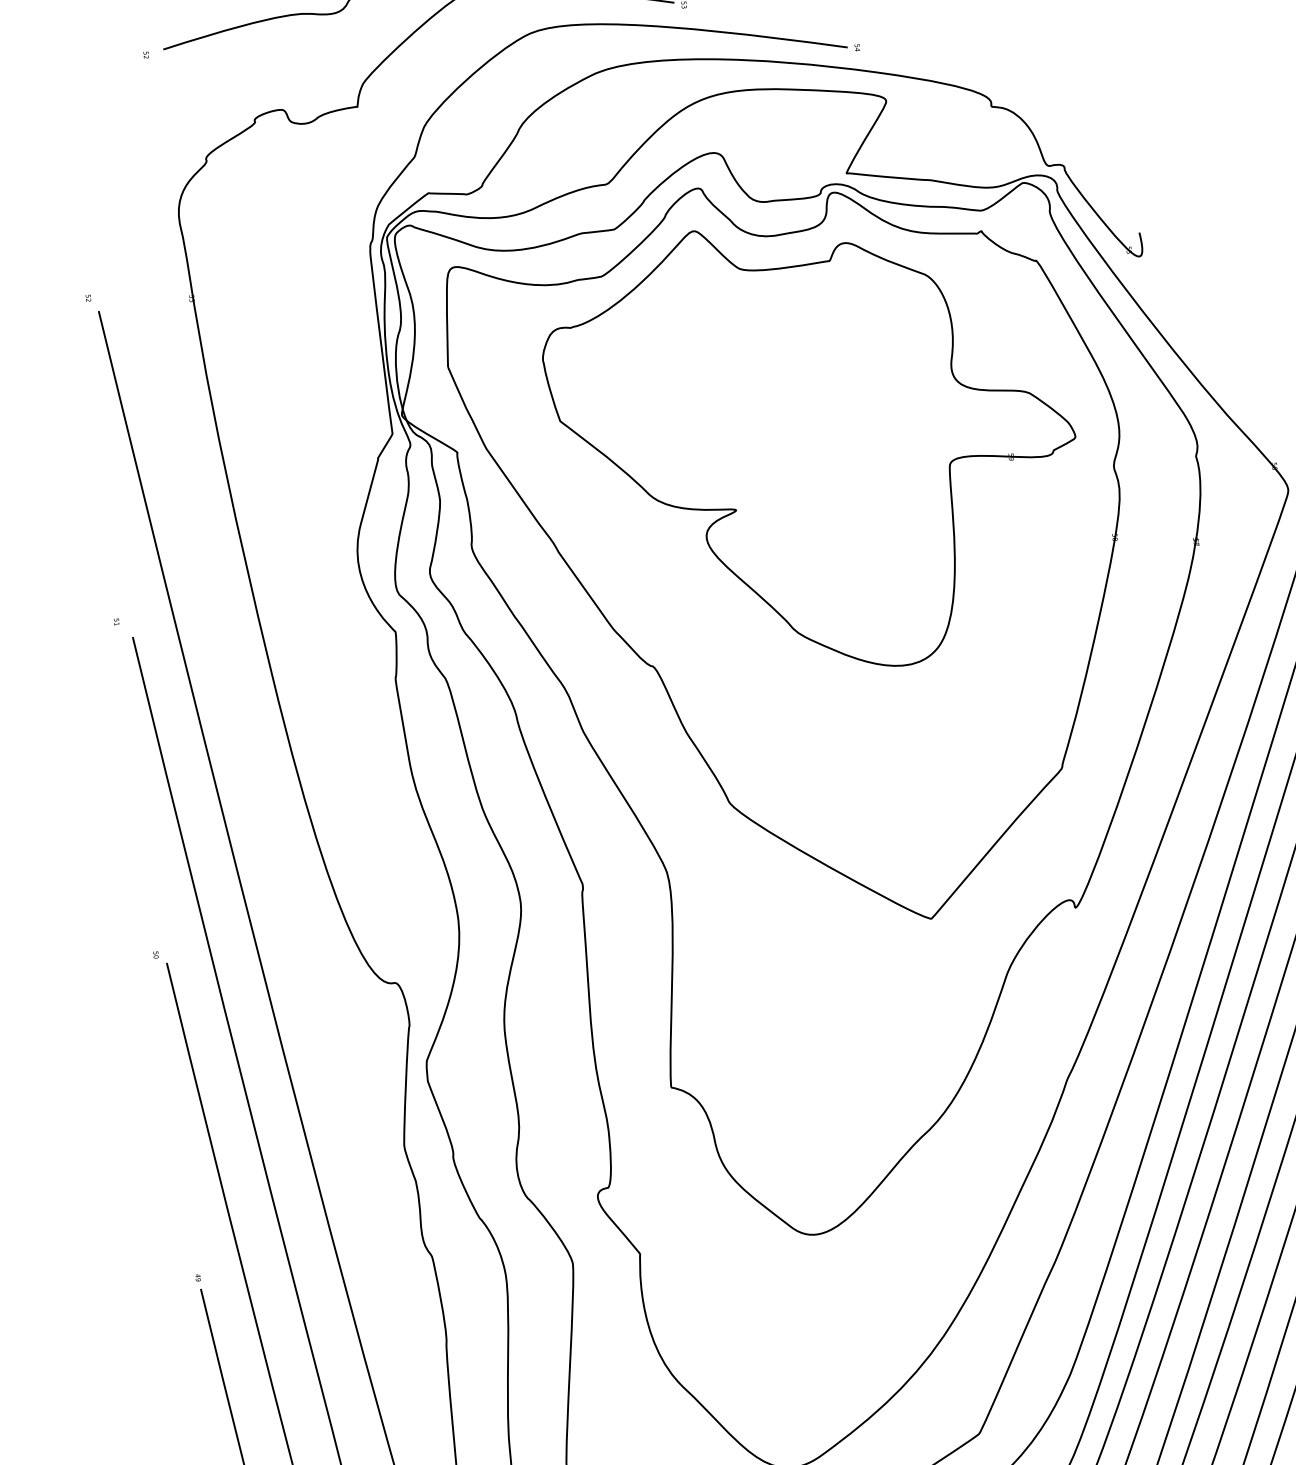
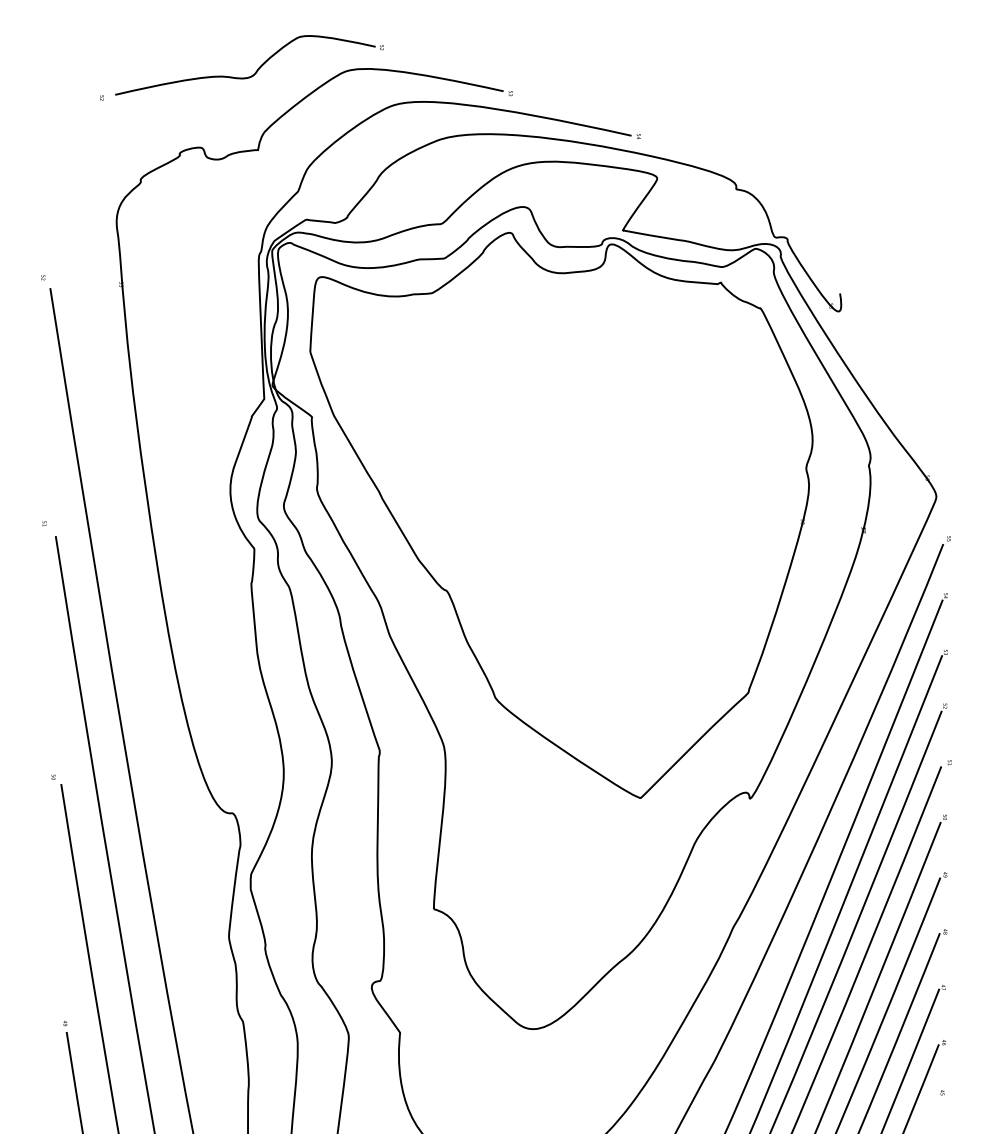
part: (812, 447) -> (580, 435), removed

